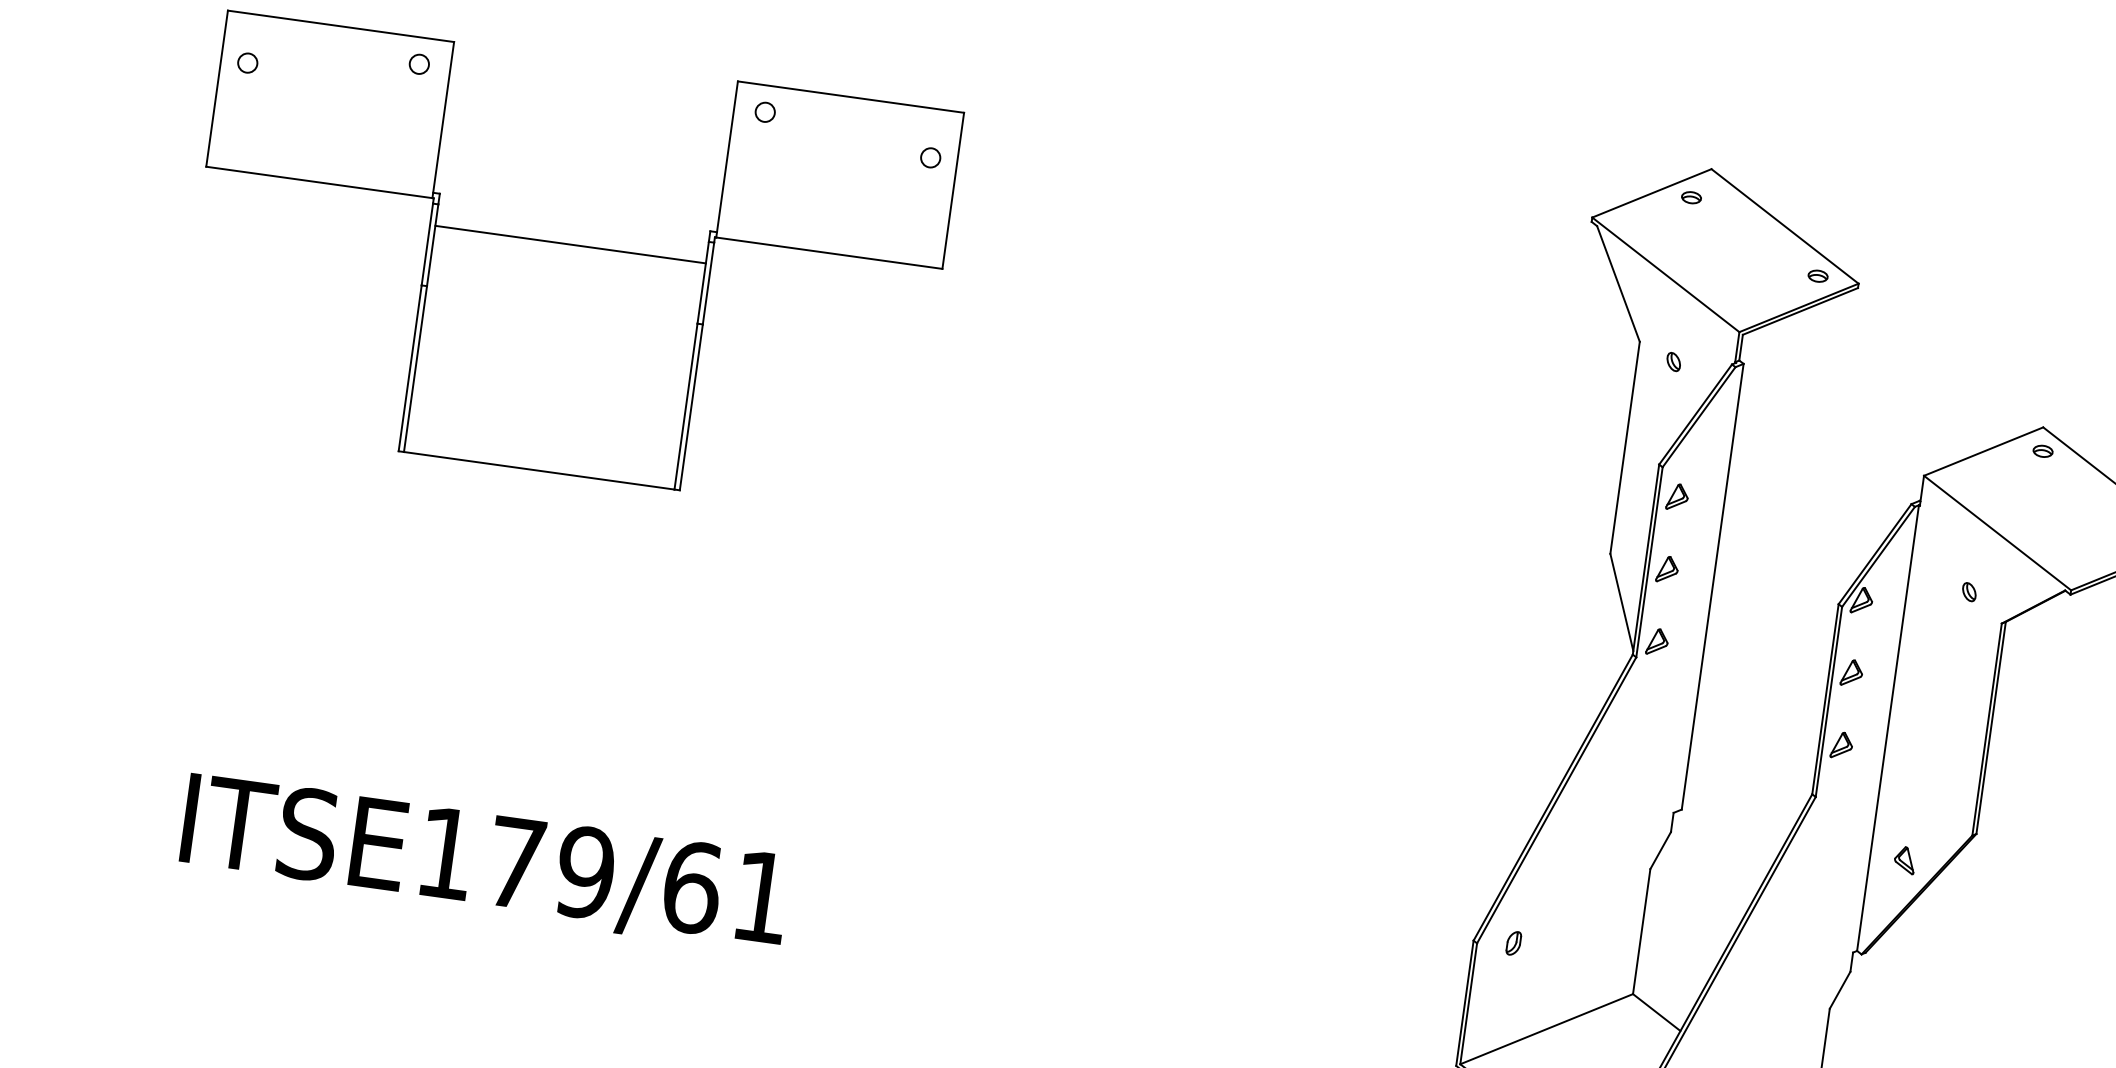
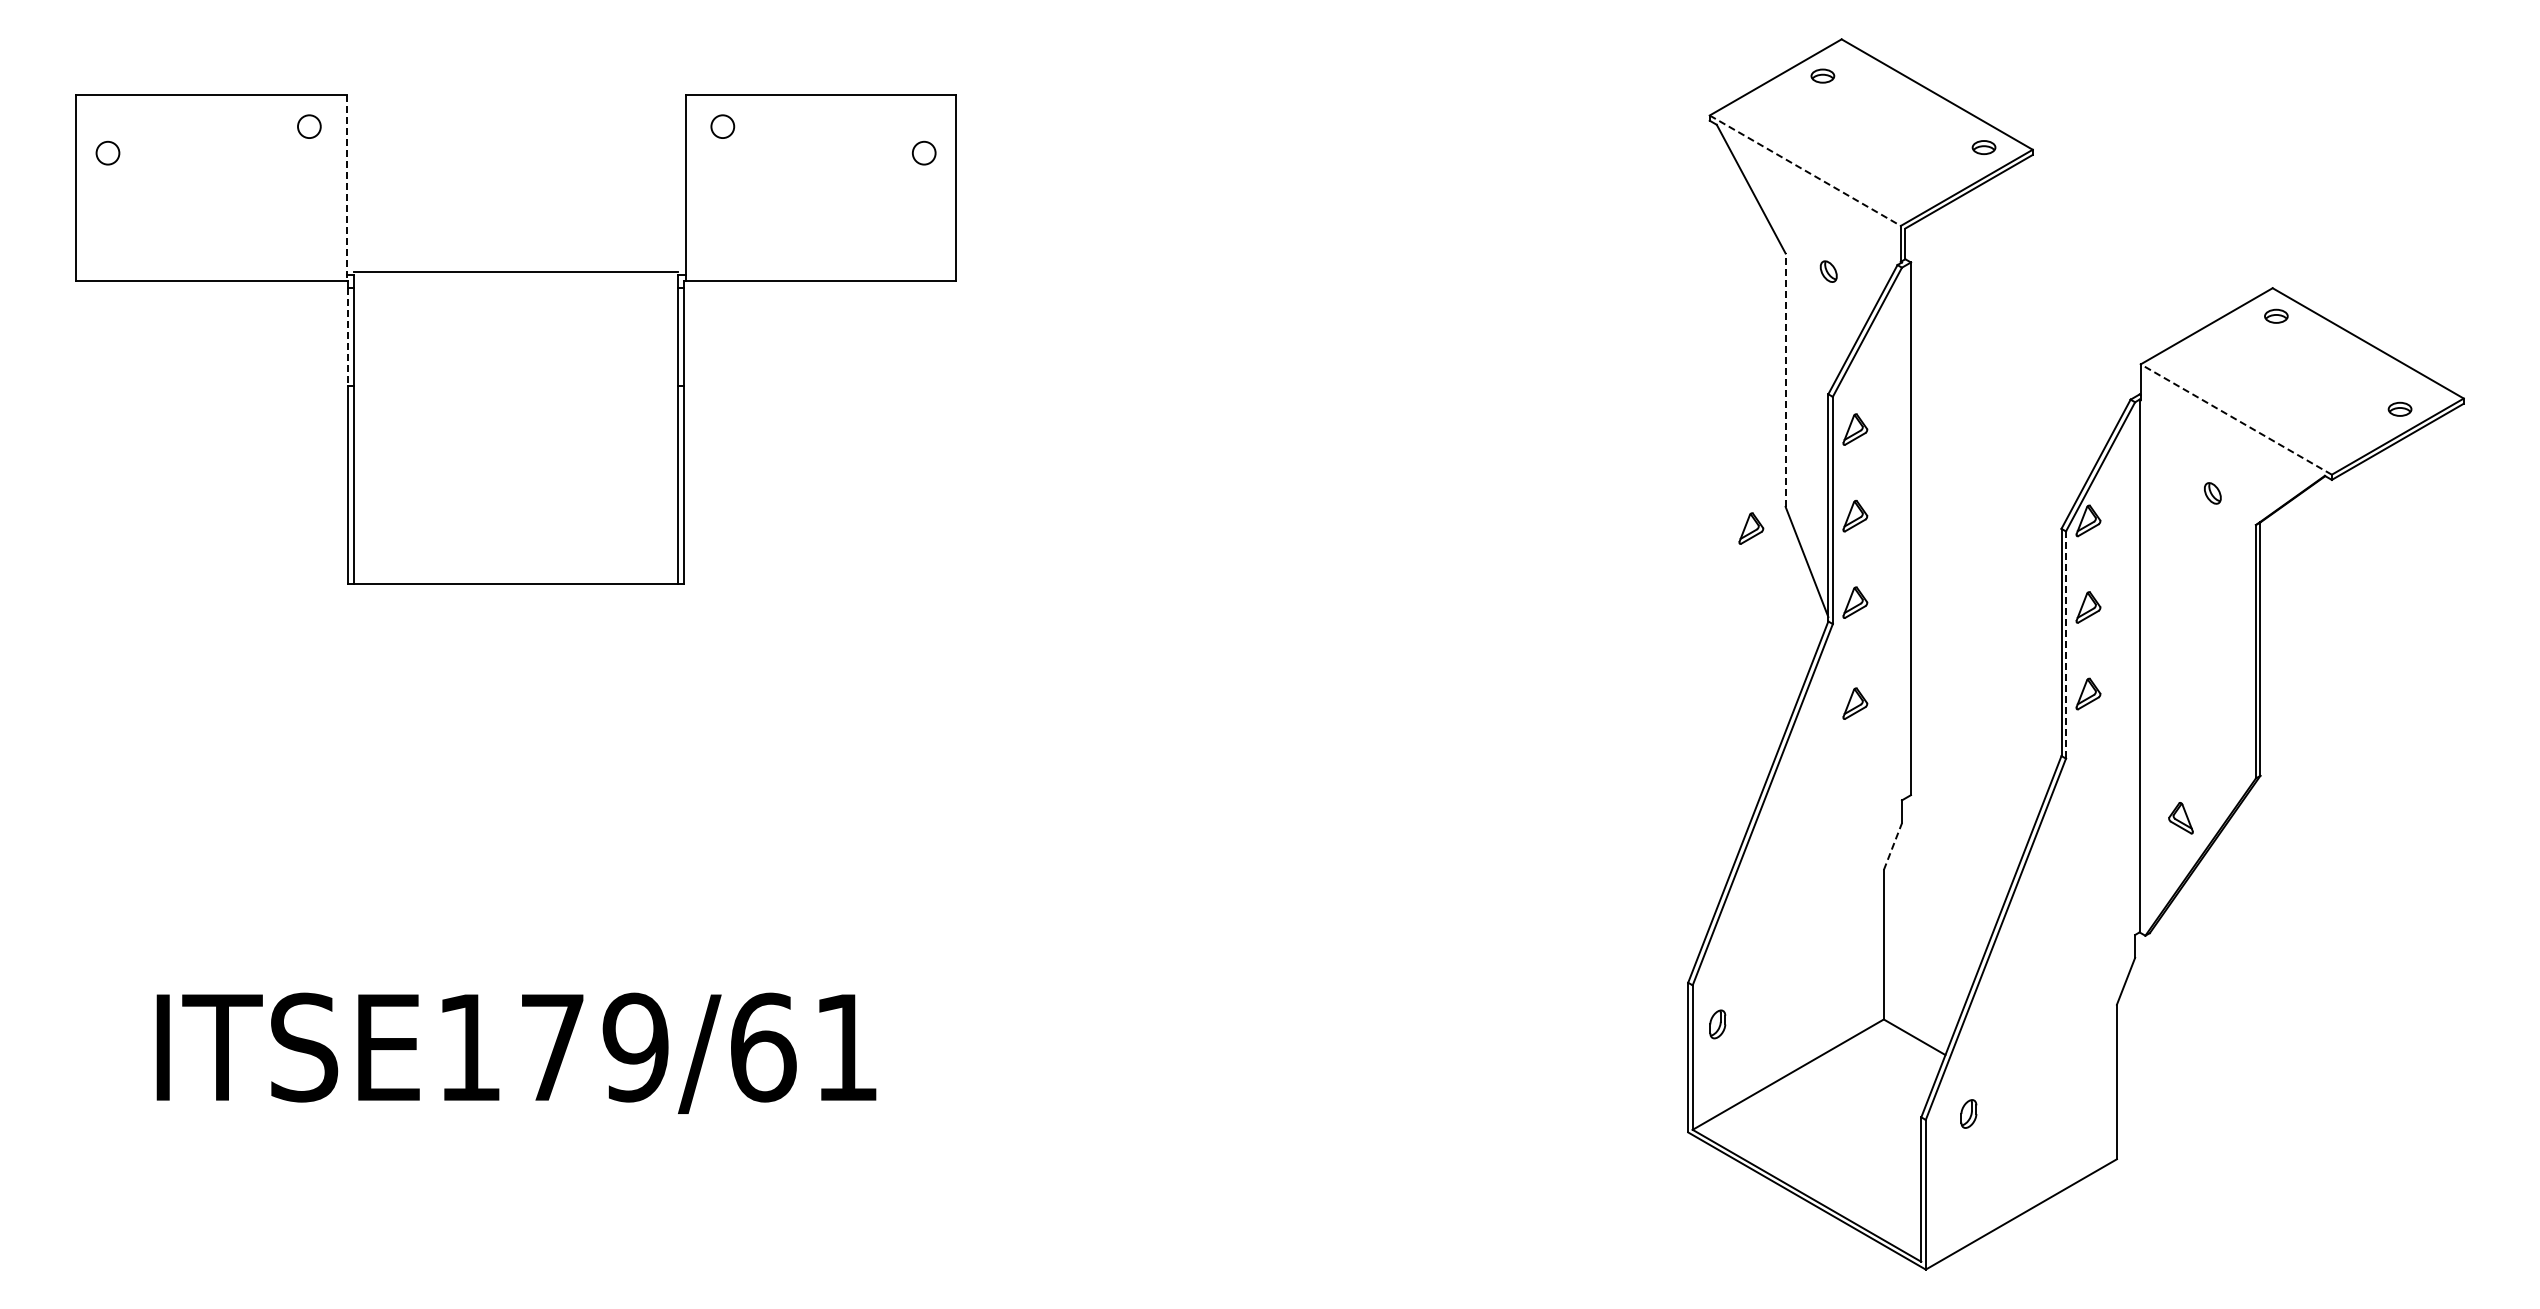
line: (443, 120) -> (346, 188), solid -> dashed
line: (427, 244) -> (348, 336), solid -> dashed
line: (570, 244) -> (515, 272), moved
line: (1666, 274) -> (1805, 170), solid -> dashed
line: (1624, 448) -> (1785, 380), solid -> dashed
line: (1996, 532) -> (2235, 419), solid -> dashed
part: (1579, 567) -> (1751, 528), added
line: (1829, 702) -> (2066, 645), solid -> dashed
part: (1646, 726) -> (1855, 703), added
line: (1661, 850) -> (1893, 846), solid -> dashed
part: (1513, 943) -> (1717, 1024), moved

